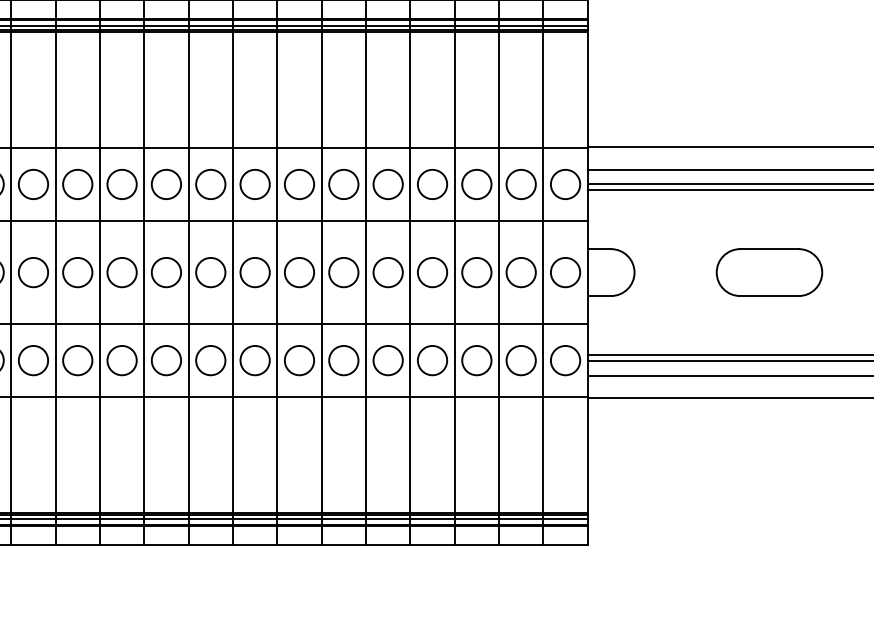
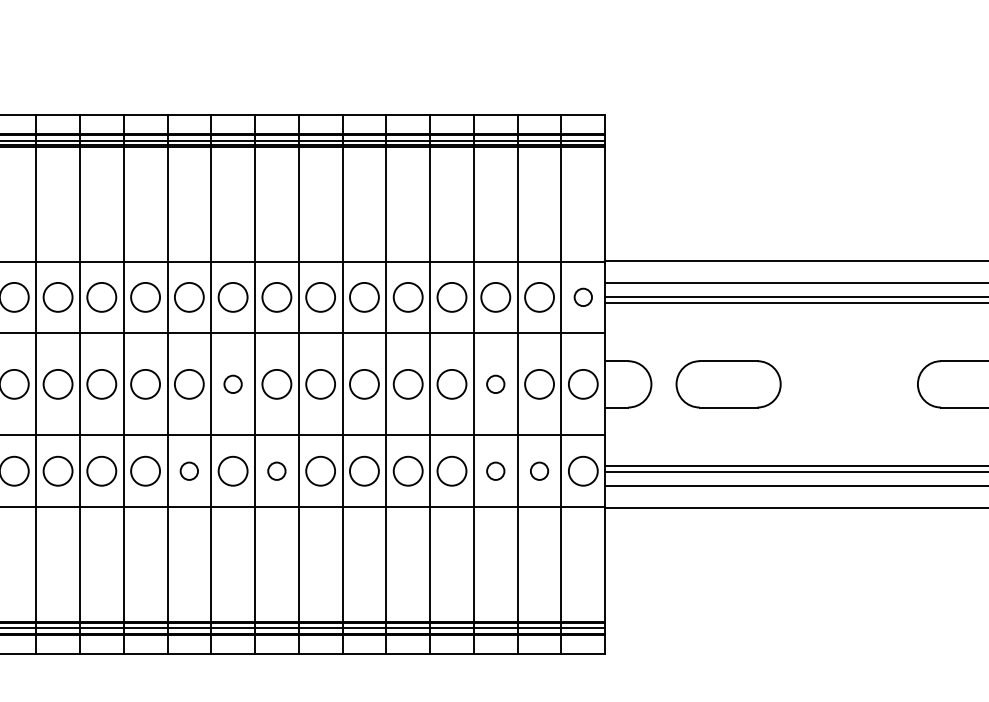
circle: (564, 183) -> (582, 296), size x0.6
circle: (210, 271) -> (232, 383), size x0.6
circle: (476, 271) -> (495, 383), size x0.6
part: (769, 272) -> (728, 384), moved
circle: (165, 359) -> (188, 470), size x0.6
circle: (254, 359) -> (276, 470), size x0.6
circle: (476, 359) -> (495, 470), size x0.6
circle: (521, 359) -> (539, 470), size x0.6

